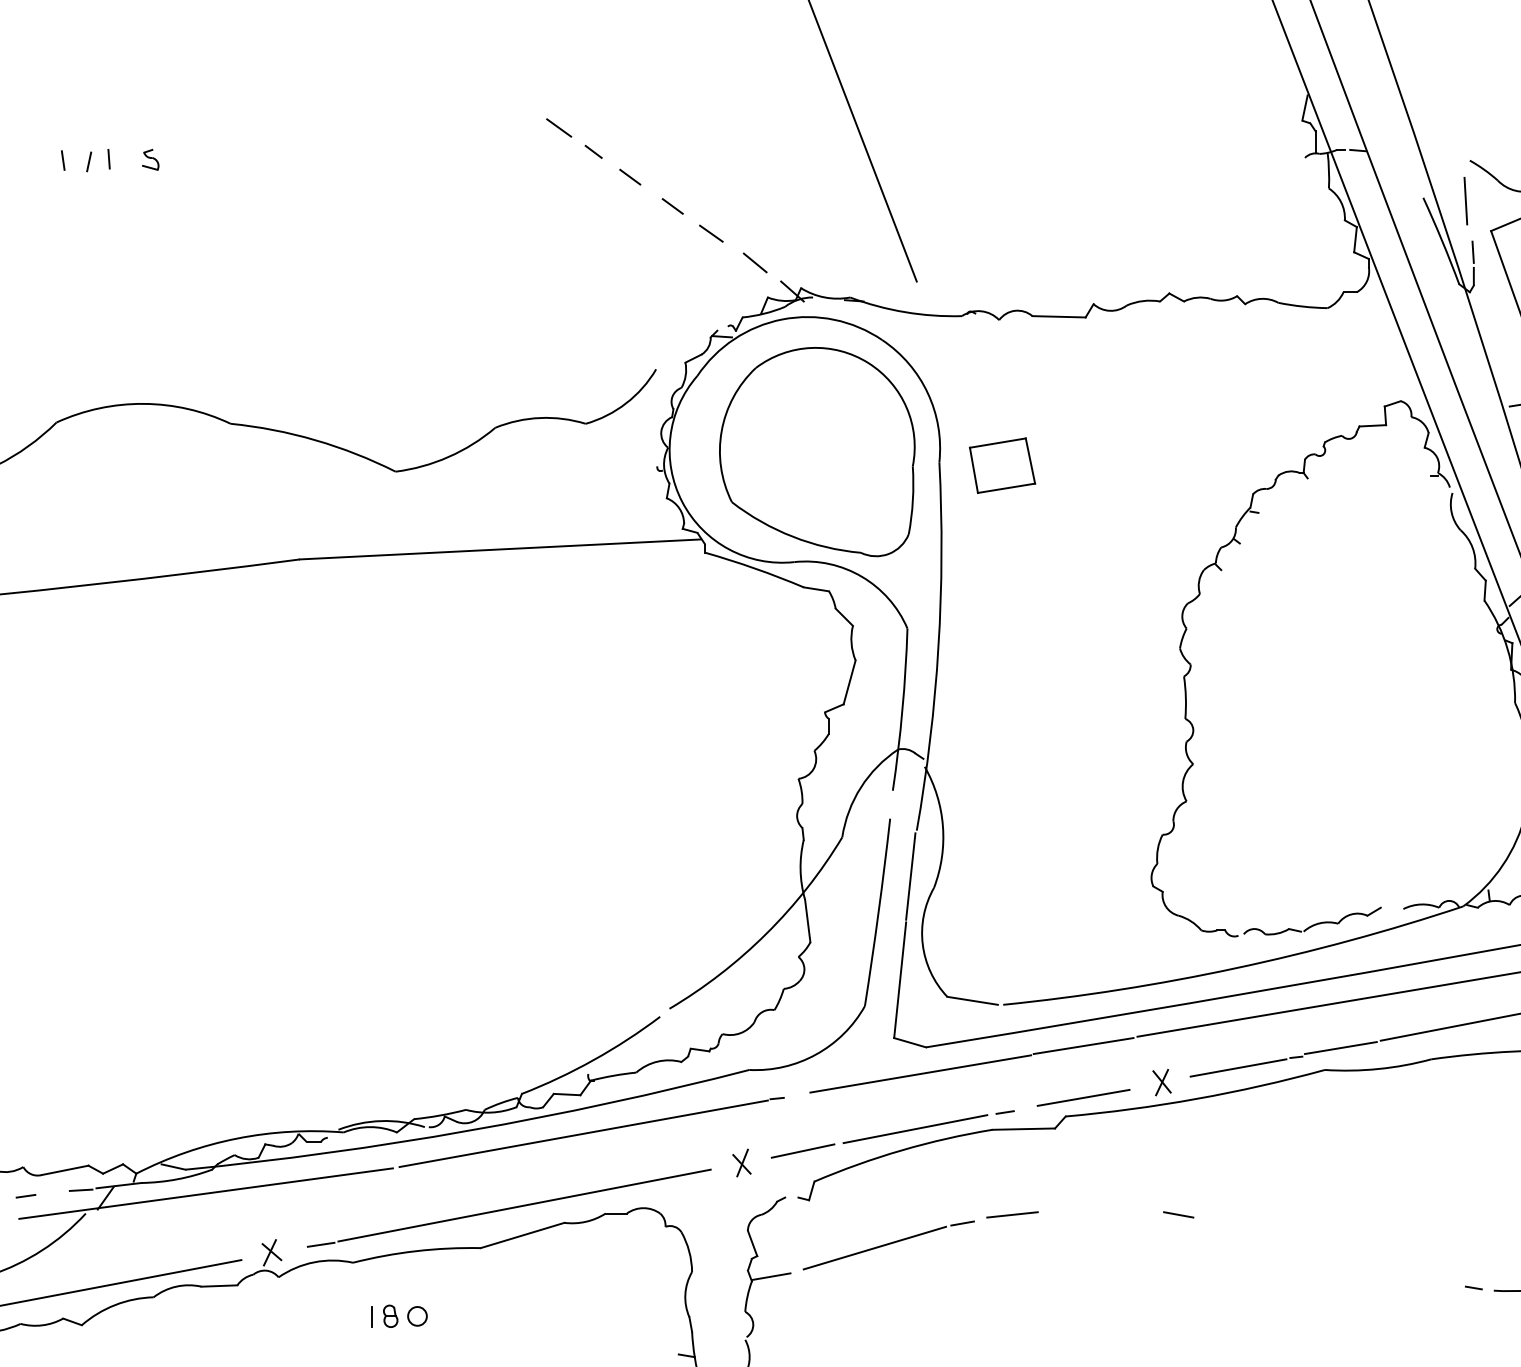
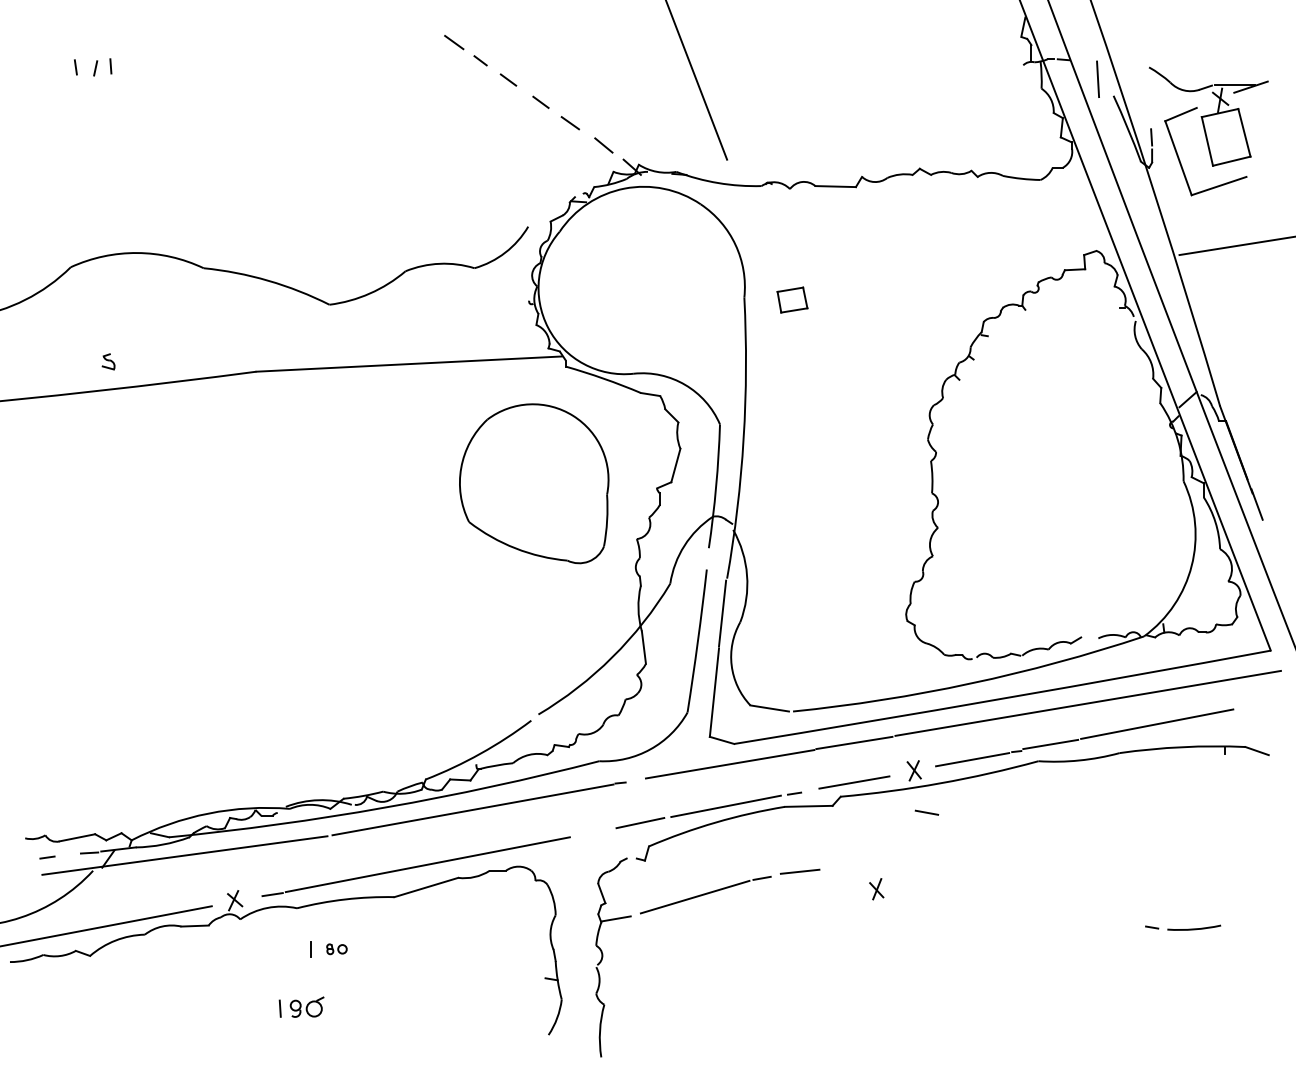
part: (150, 159) -> (108, 361), moved
line: (1465, 200) -> (1097, 78), moved
part: (817, 451) -> (534, 483), moved
part: (1002, 464) -> (792, 299), size x0.6
part: (741, 1163) -> (876, 889), moved
line: (1178, 1214) -> (926, 812), moved
part: (404, 1316) -> (336, 949), size x0.6

